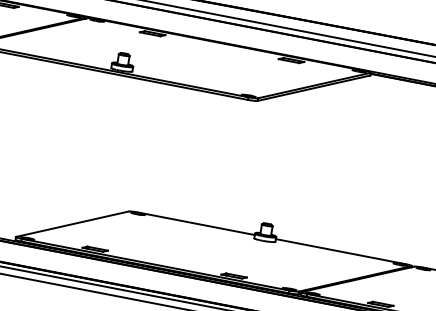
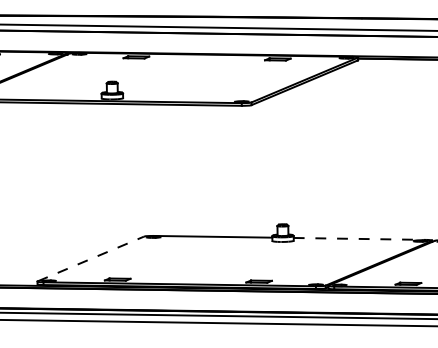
line: (72, 224) -> (90, 259), solid -> dashed
line: (341, 251) -> (360, 238), solid -> dashed

